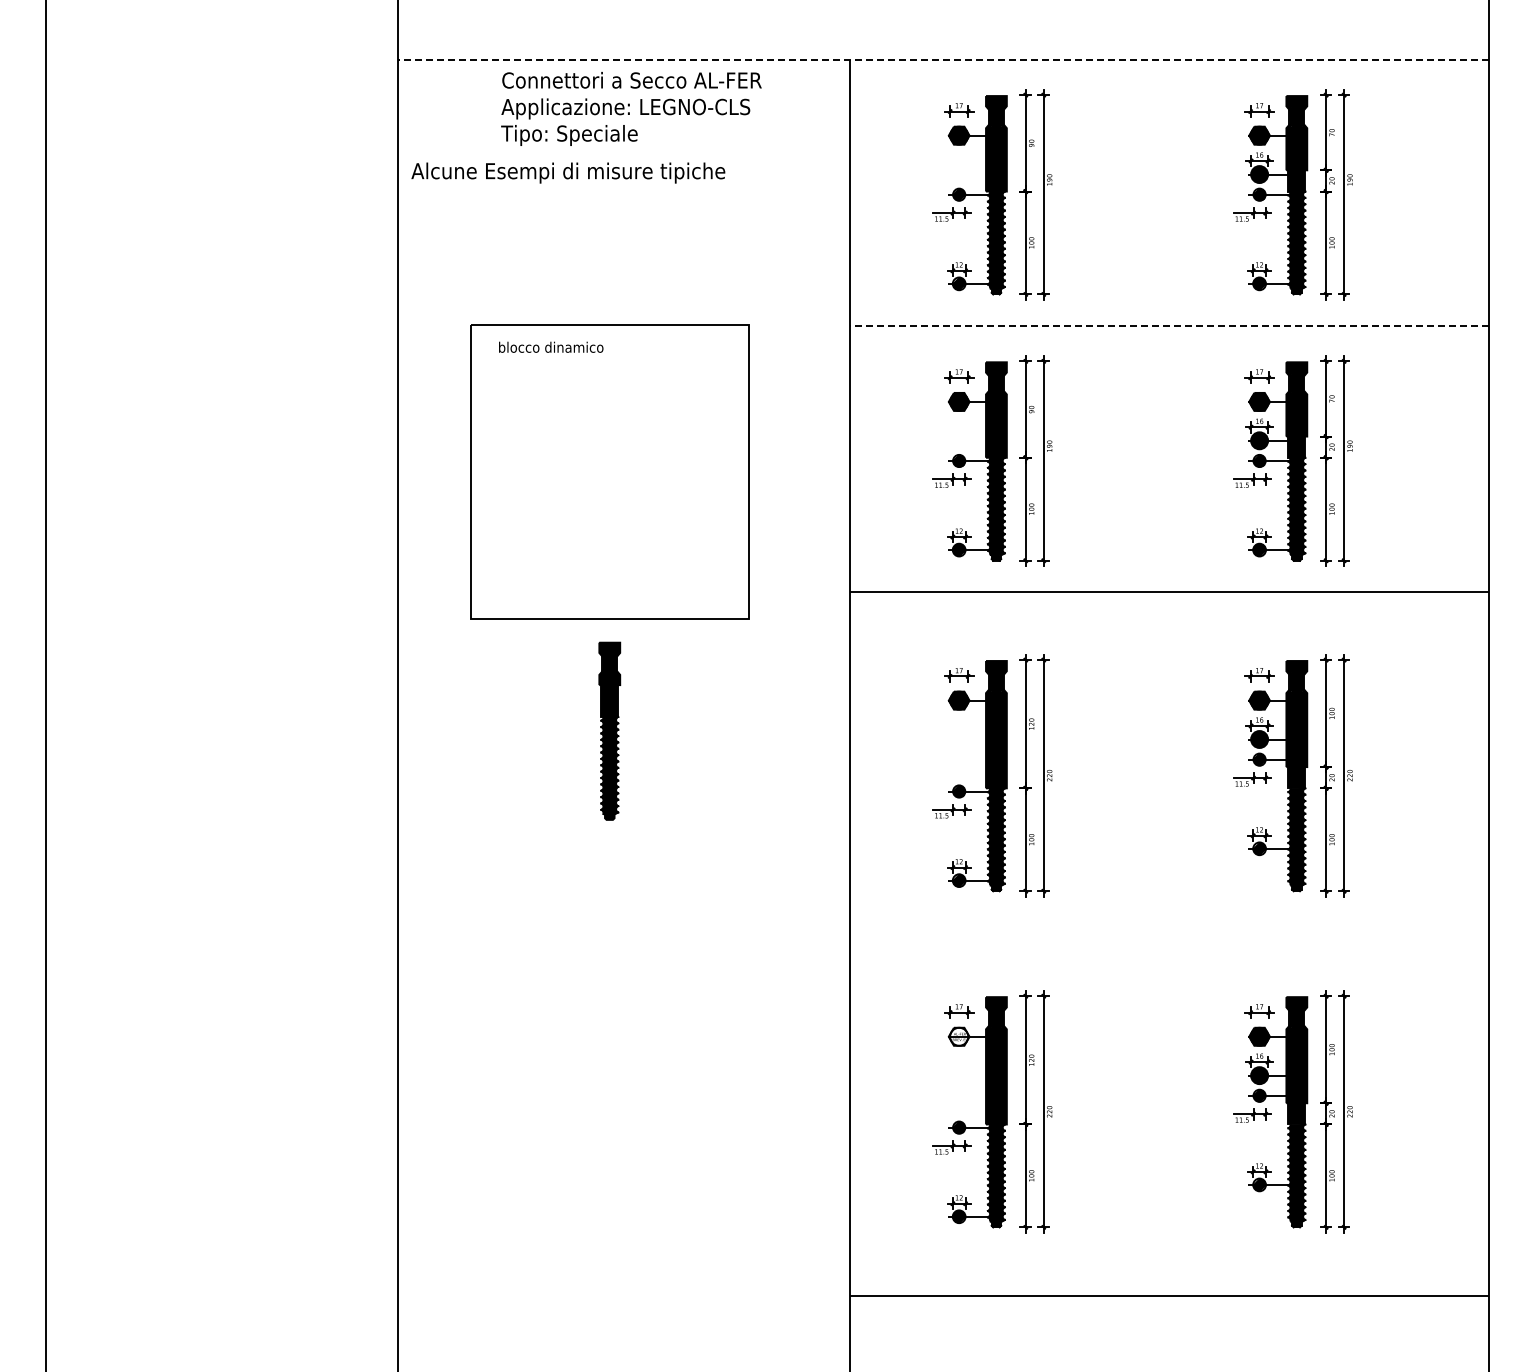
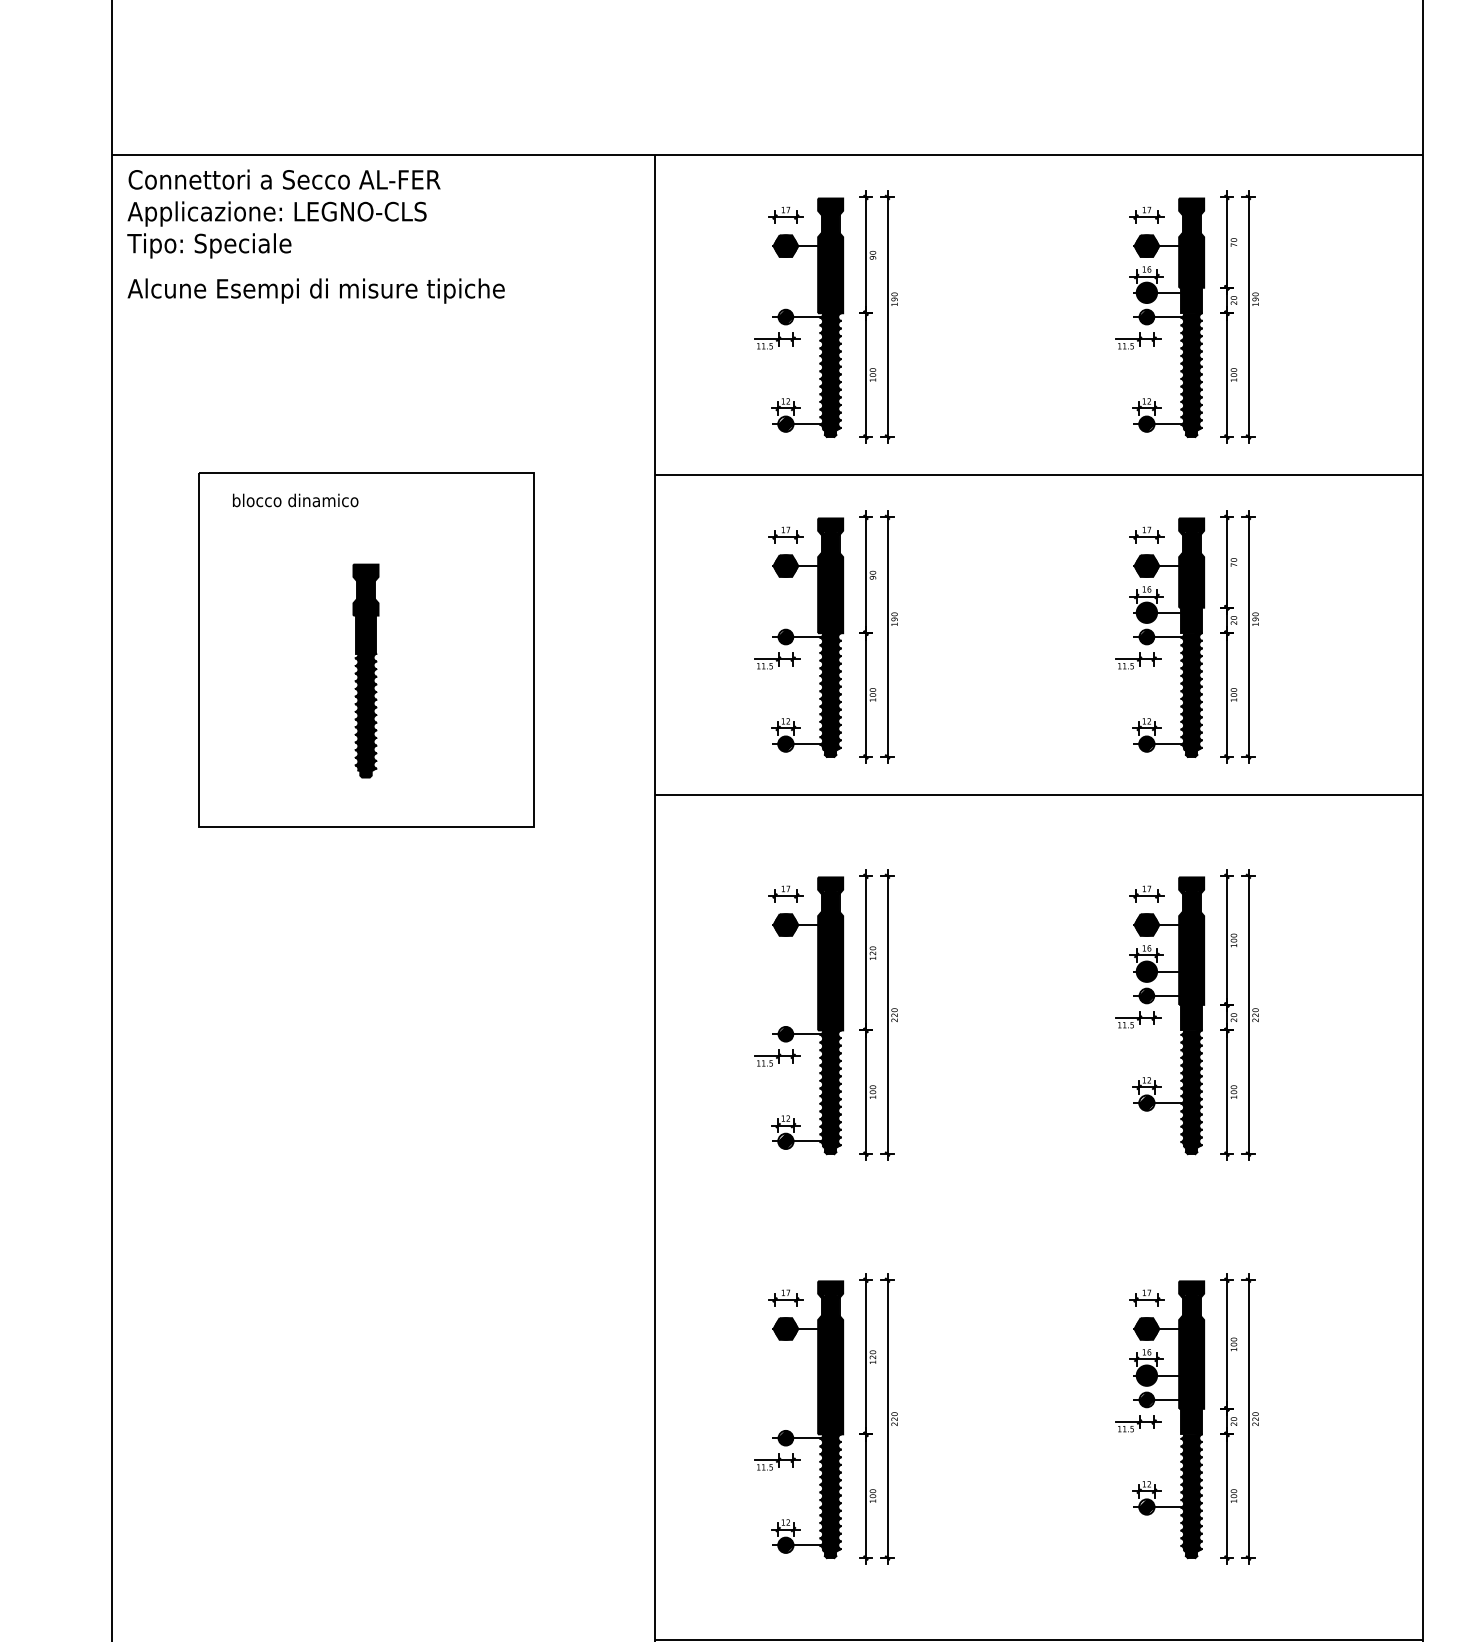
line: (943, 59) -> (767, 154), dashed -> solid
text: (631, 108) -> (283, 213), moved
line: (1169, 325) -> (1038, 474), dashed -> solid
part: (609, 730) -> (365, 670), moved
fill: (958, 1036) -> (785, 1328), added

